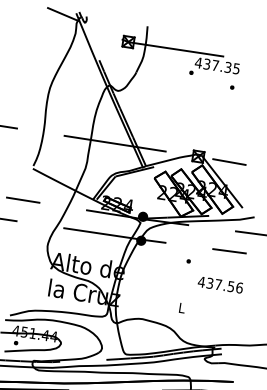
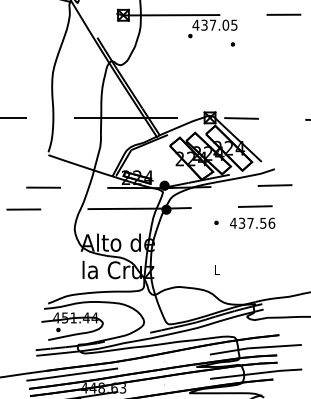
text: (227, 66) -> (225, 24), 437.35 -> 437.05
text: (220, 284) -> (252, 222), moved

